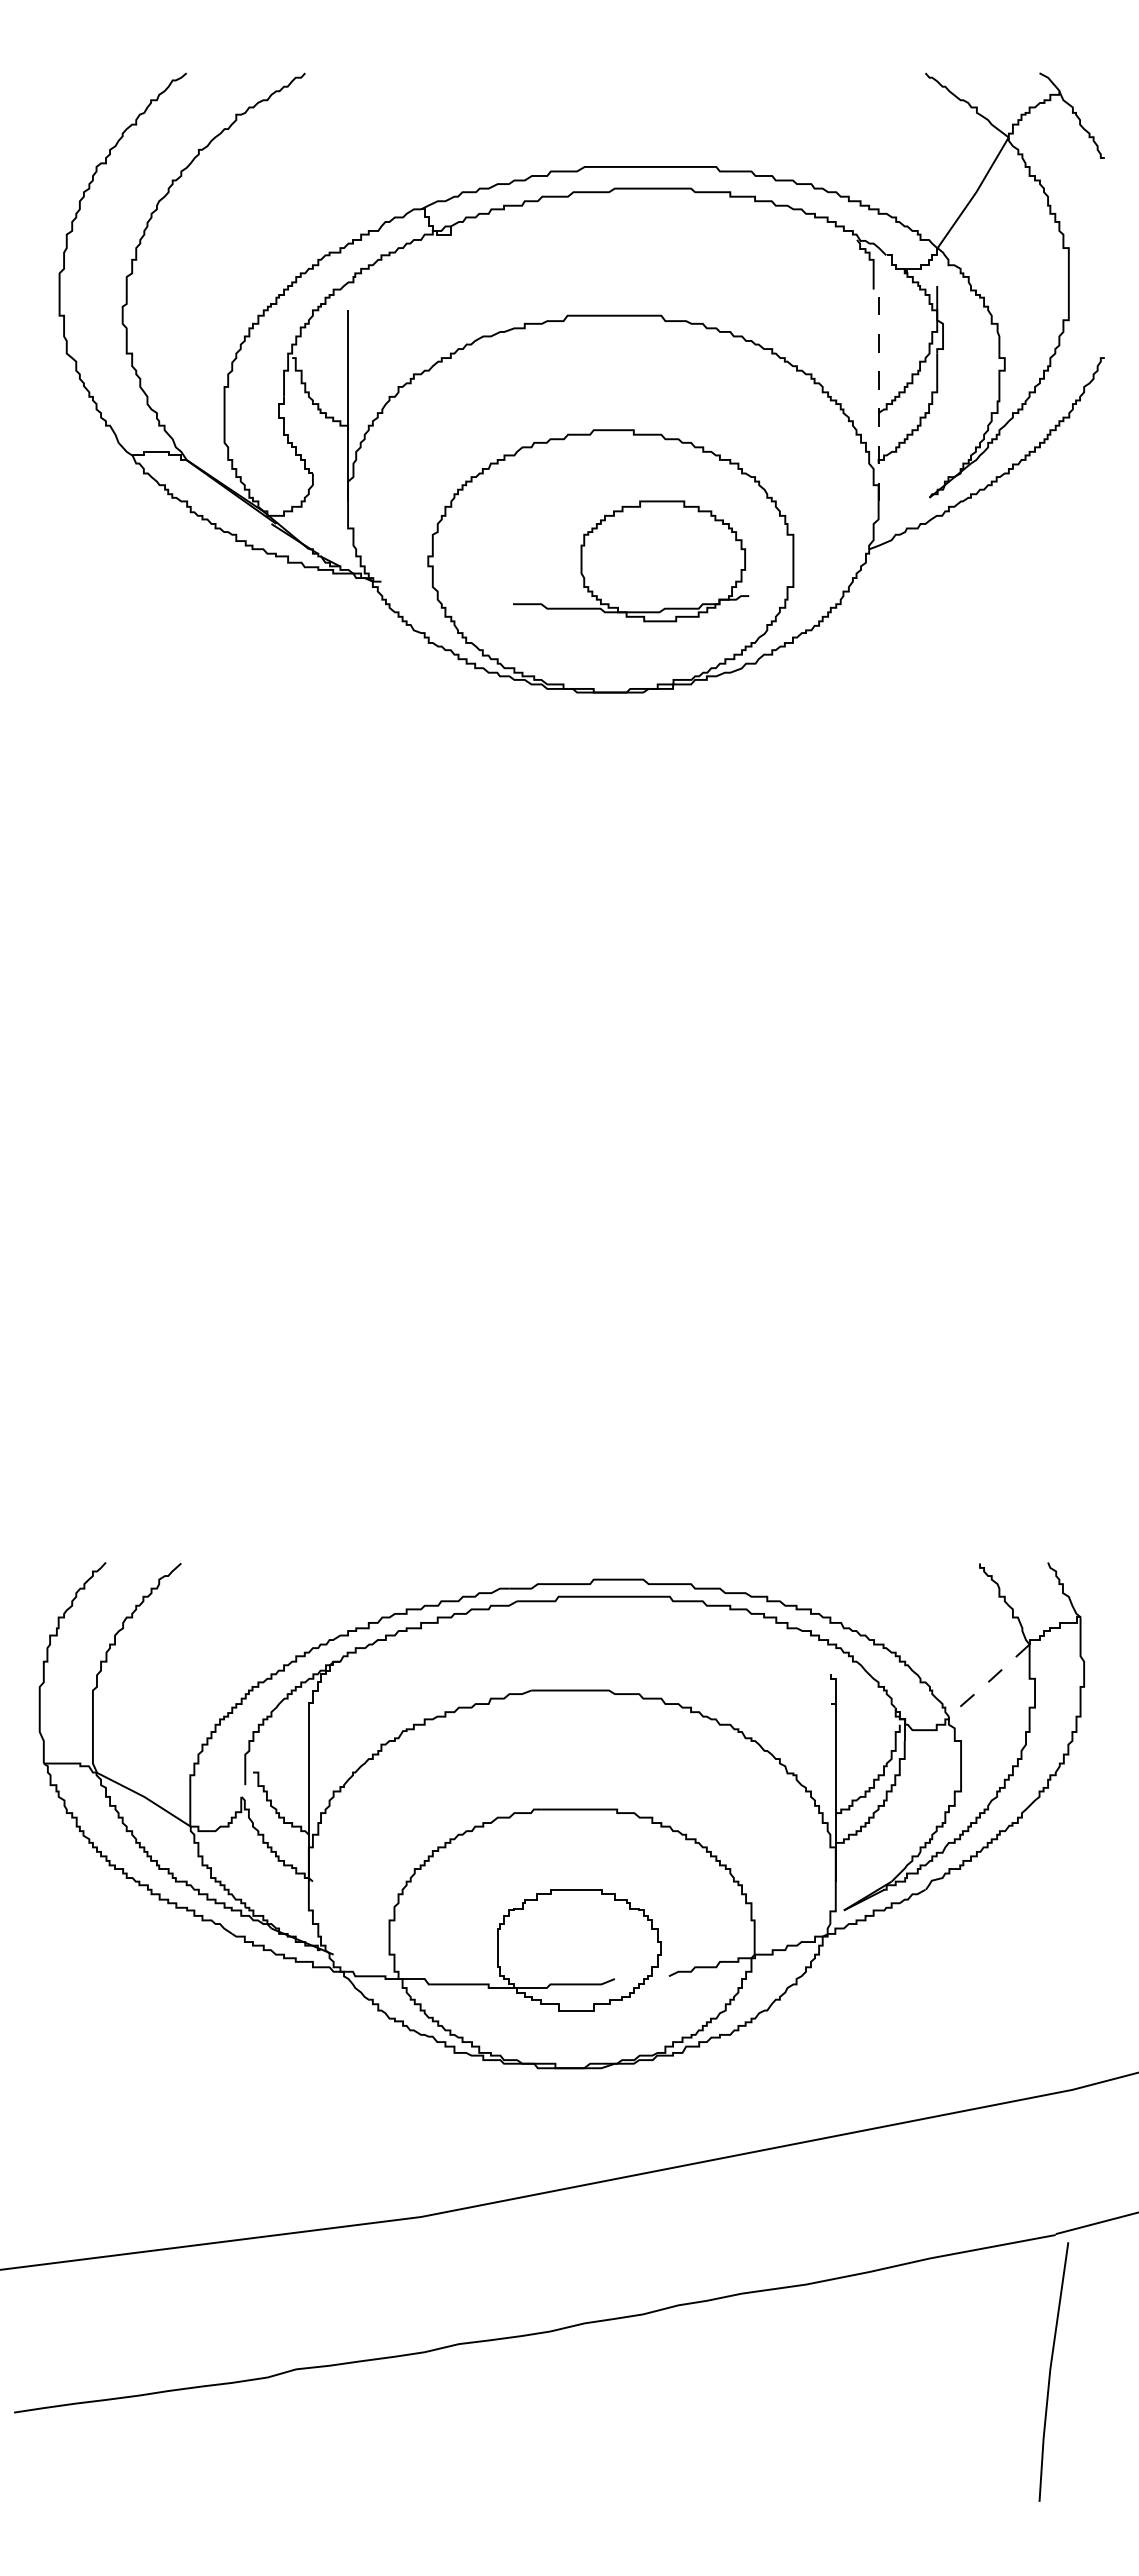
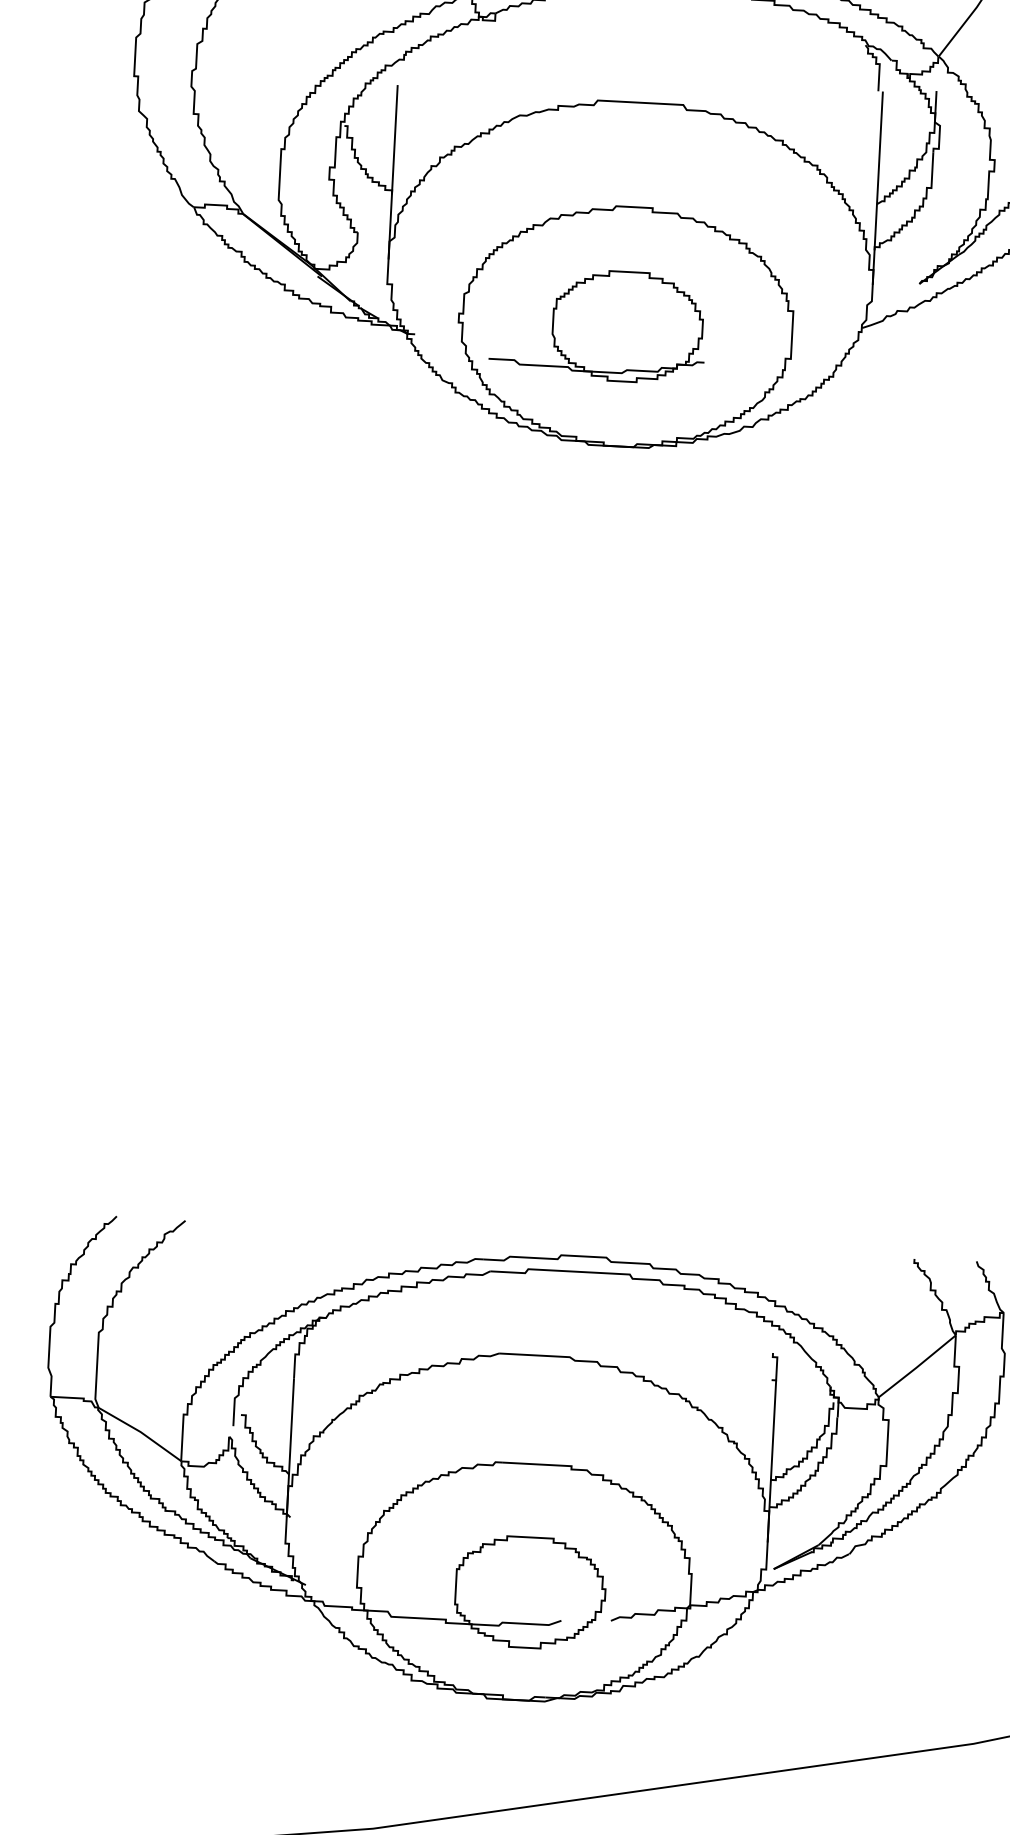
line: (878, 395) -> (877, 188), dashed -> solid
part: (631, 561) -> (598, 325), moved
line: (988, 1681) -> (916, 1367), dashed -> solid

